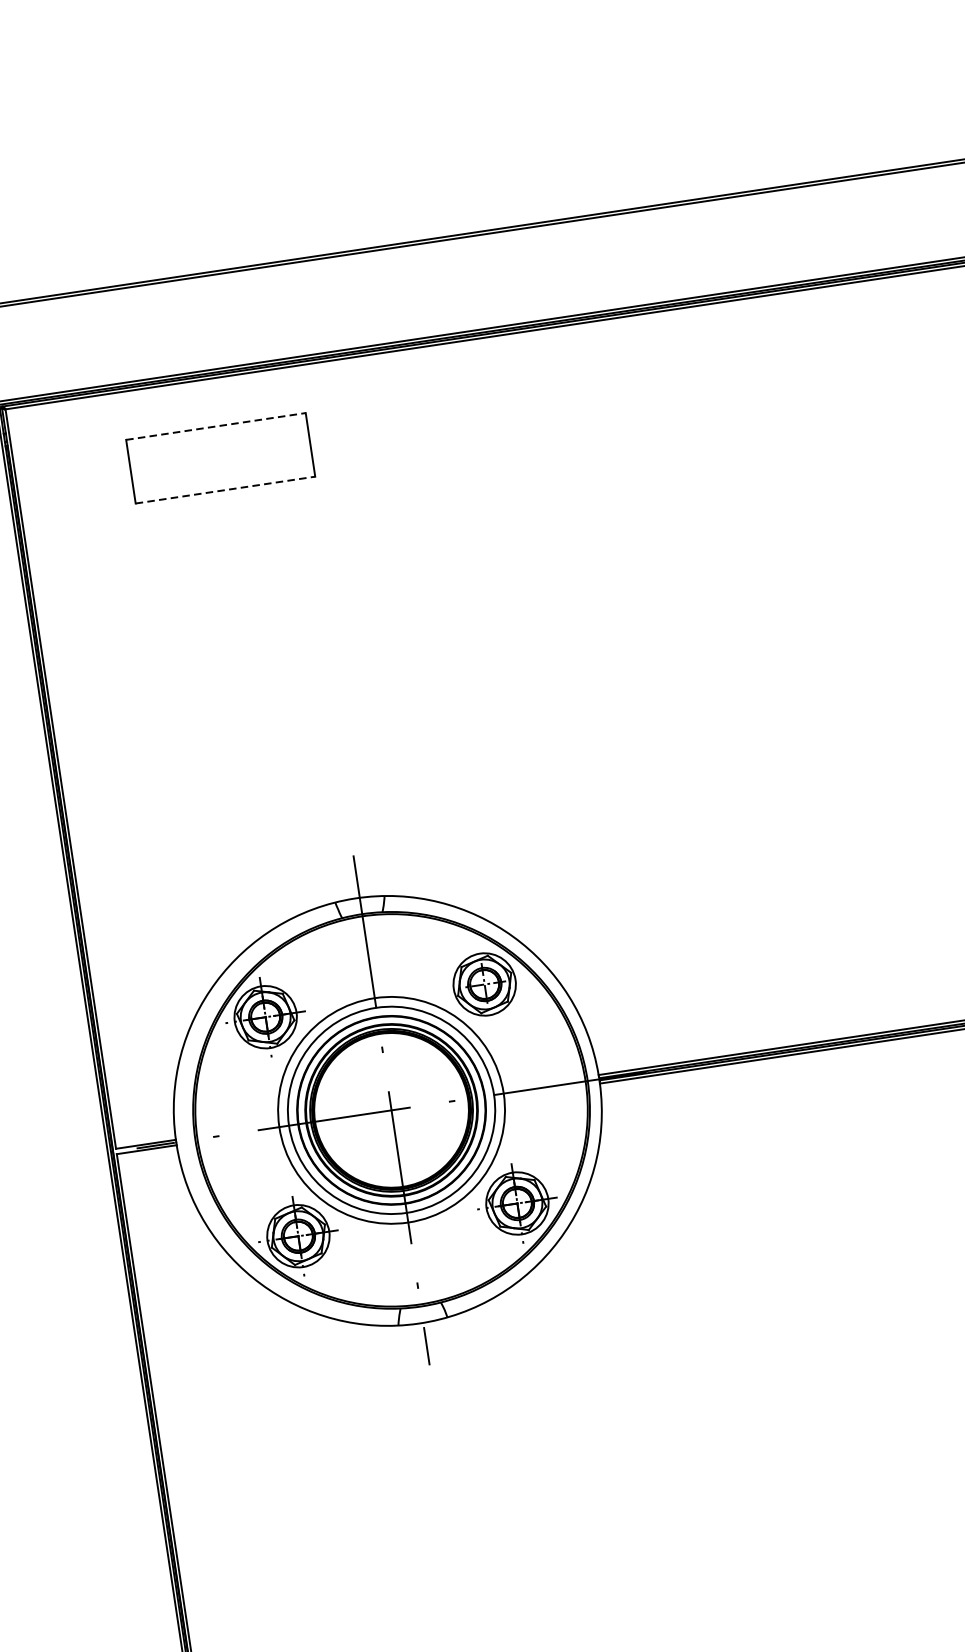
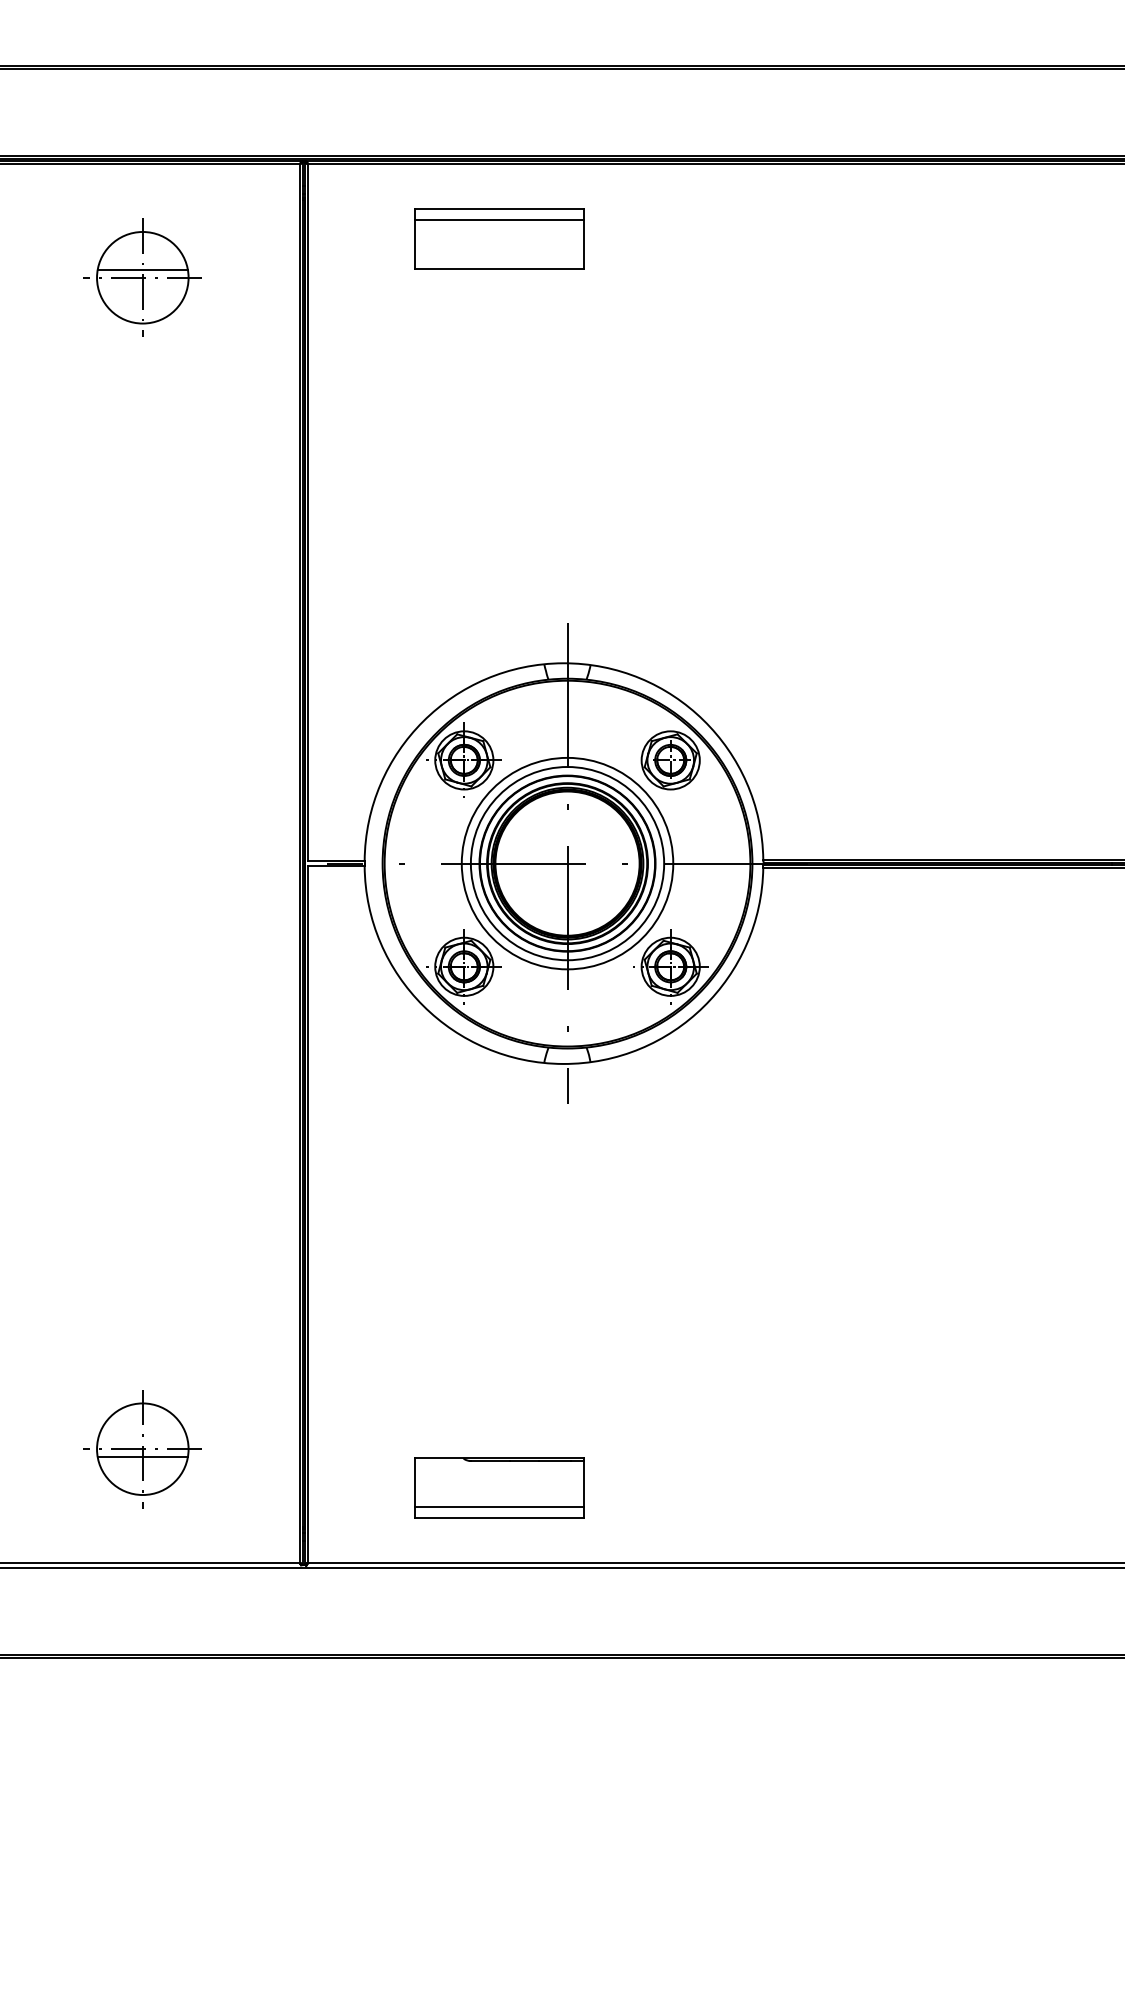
line: (215, 426) -> (499, 208), dashed -> solid
line: (217, 438) -> (499, 220), added
line: (225, 489) -> (499, 268), dashed -> solid

